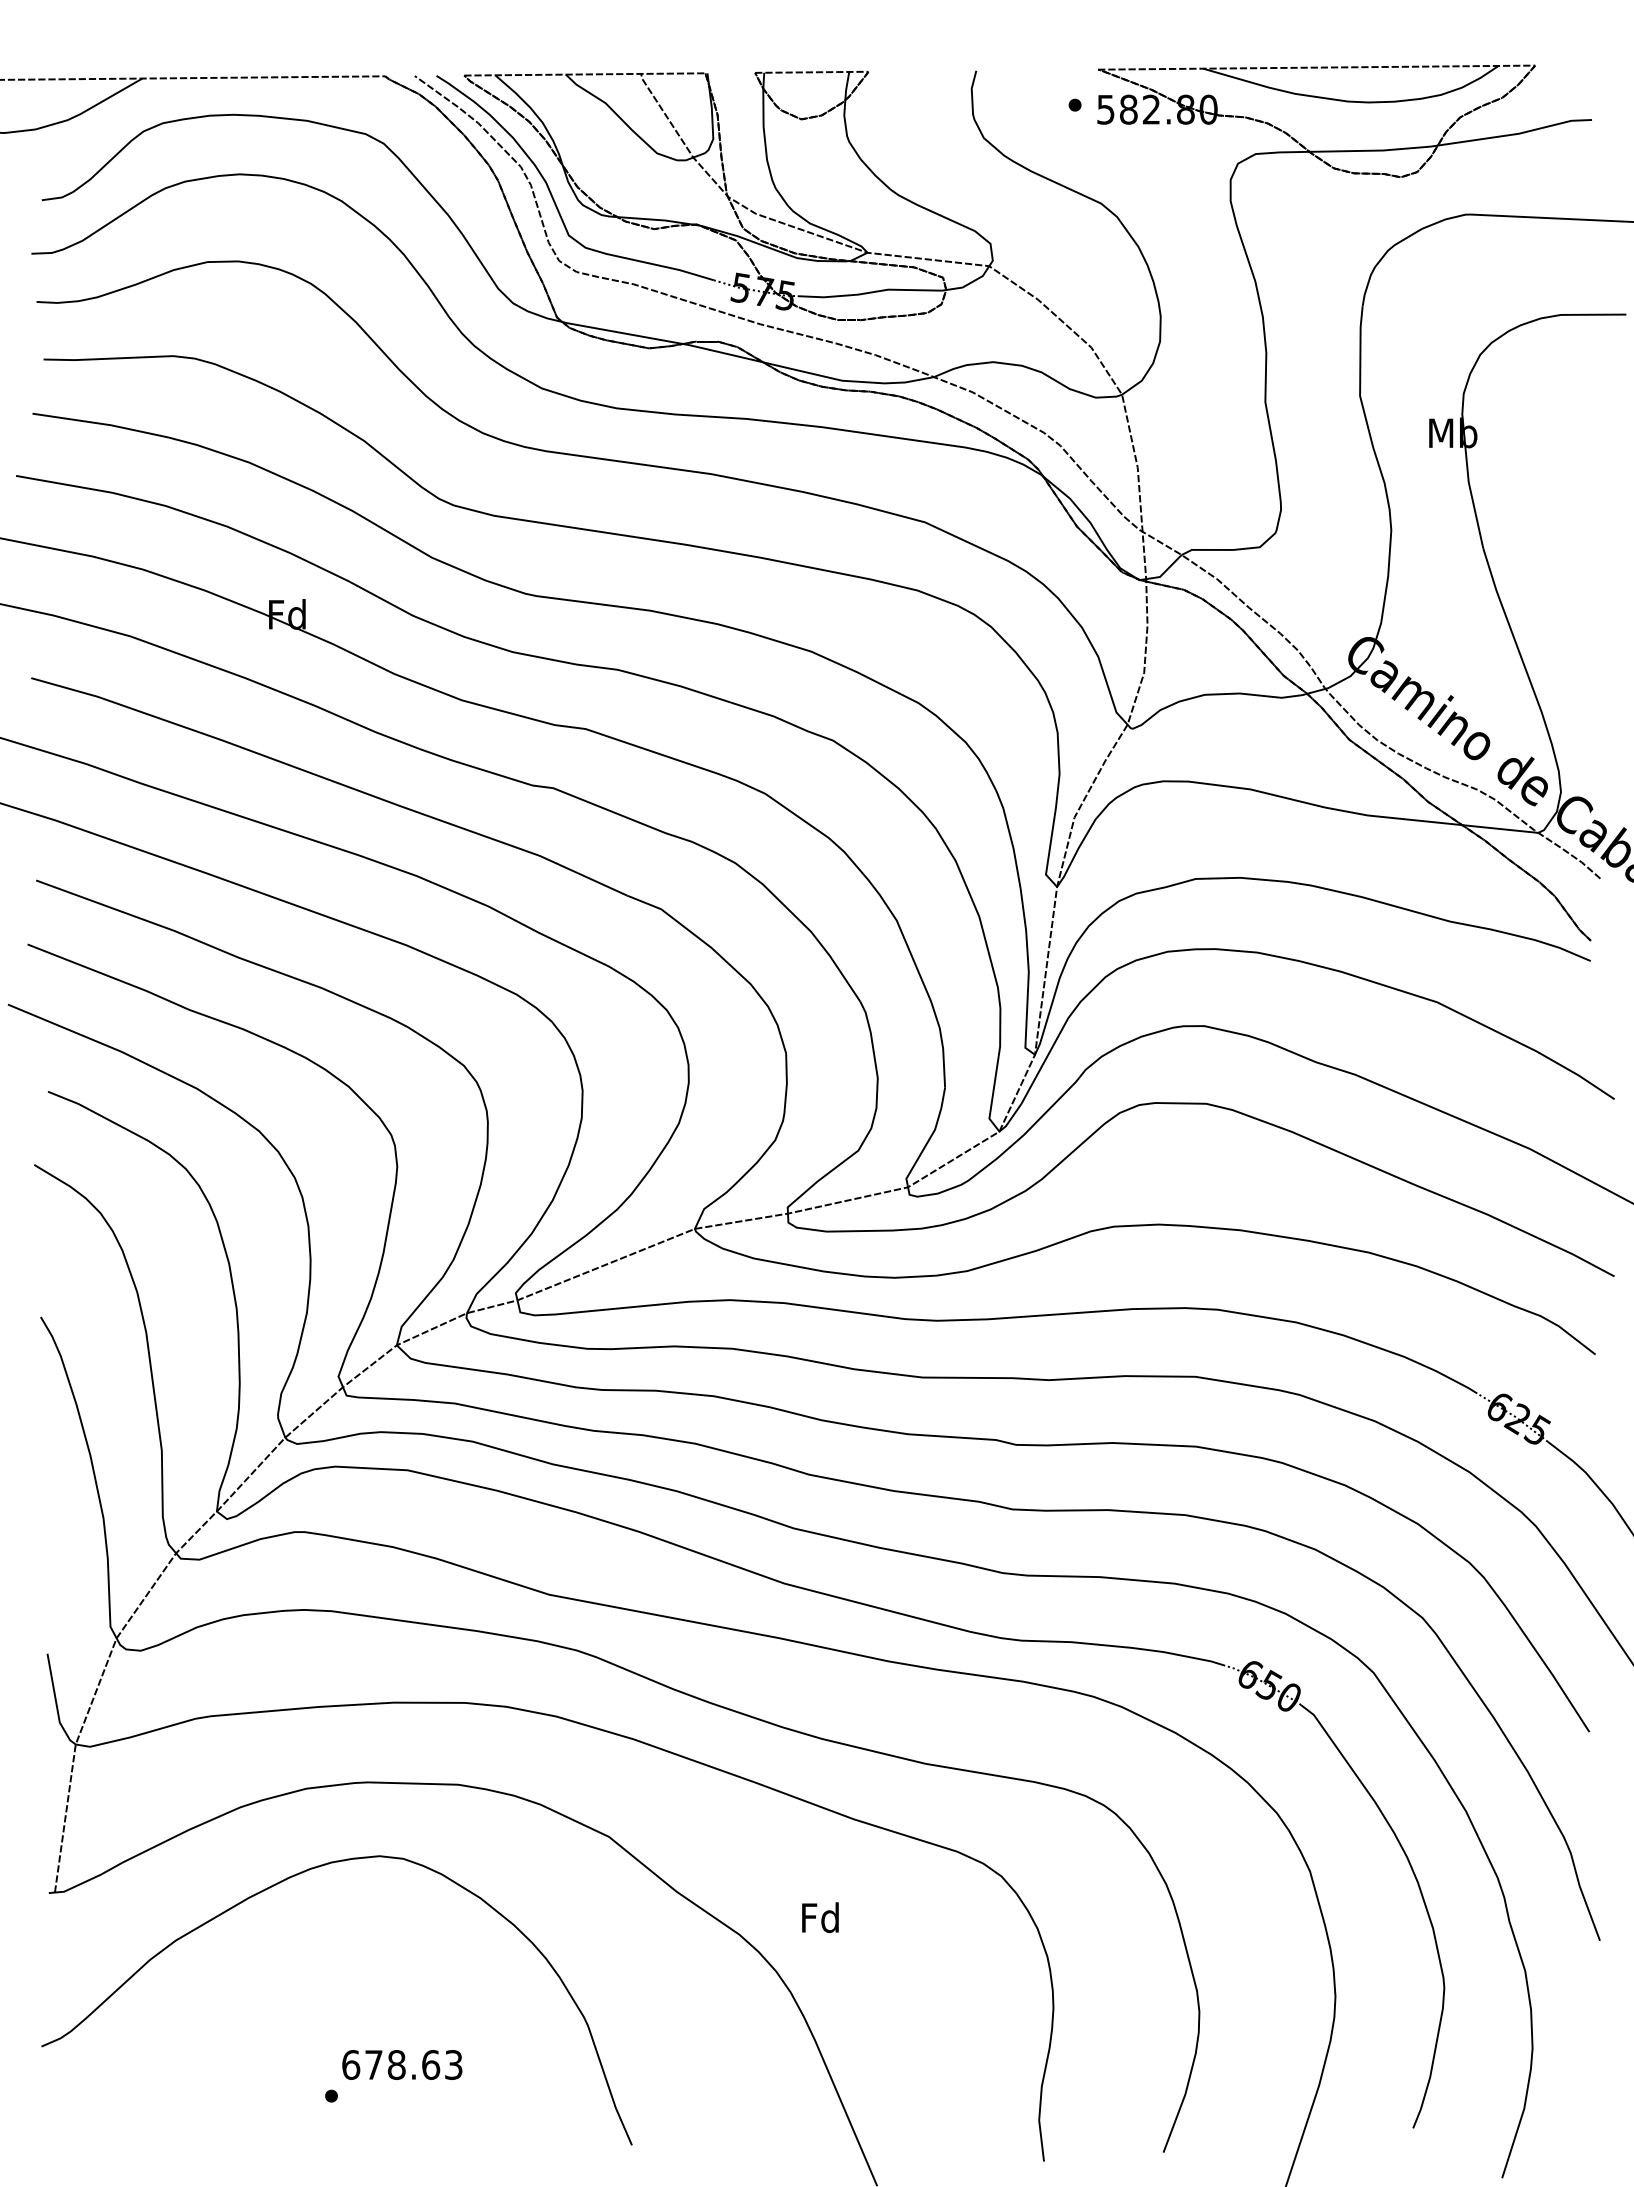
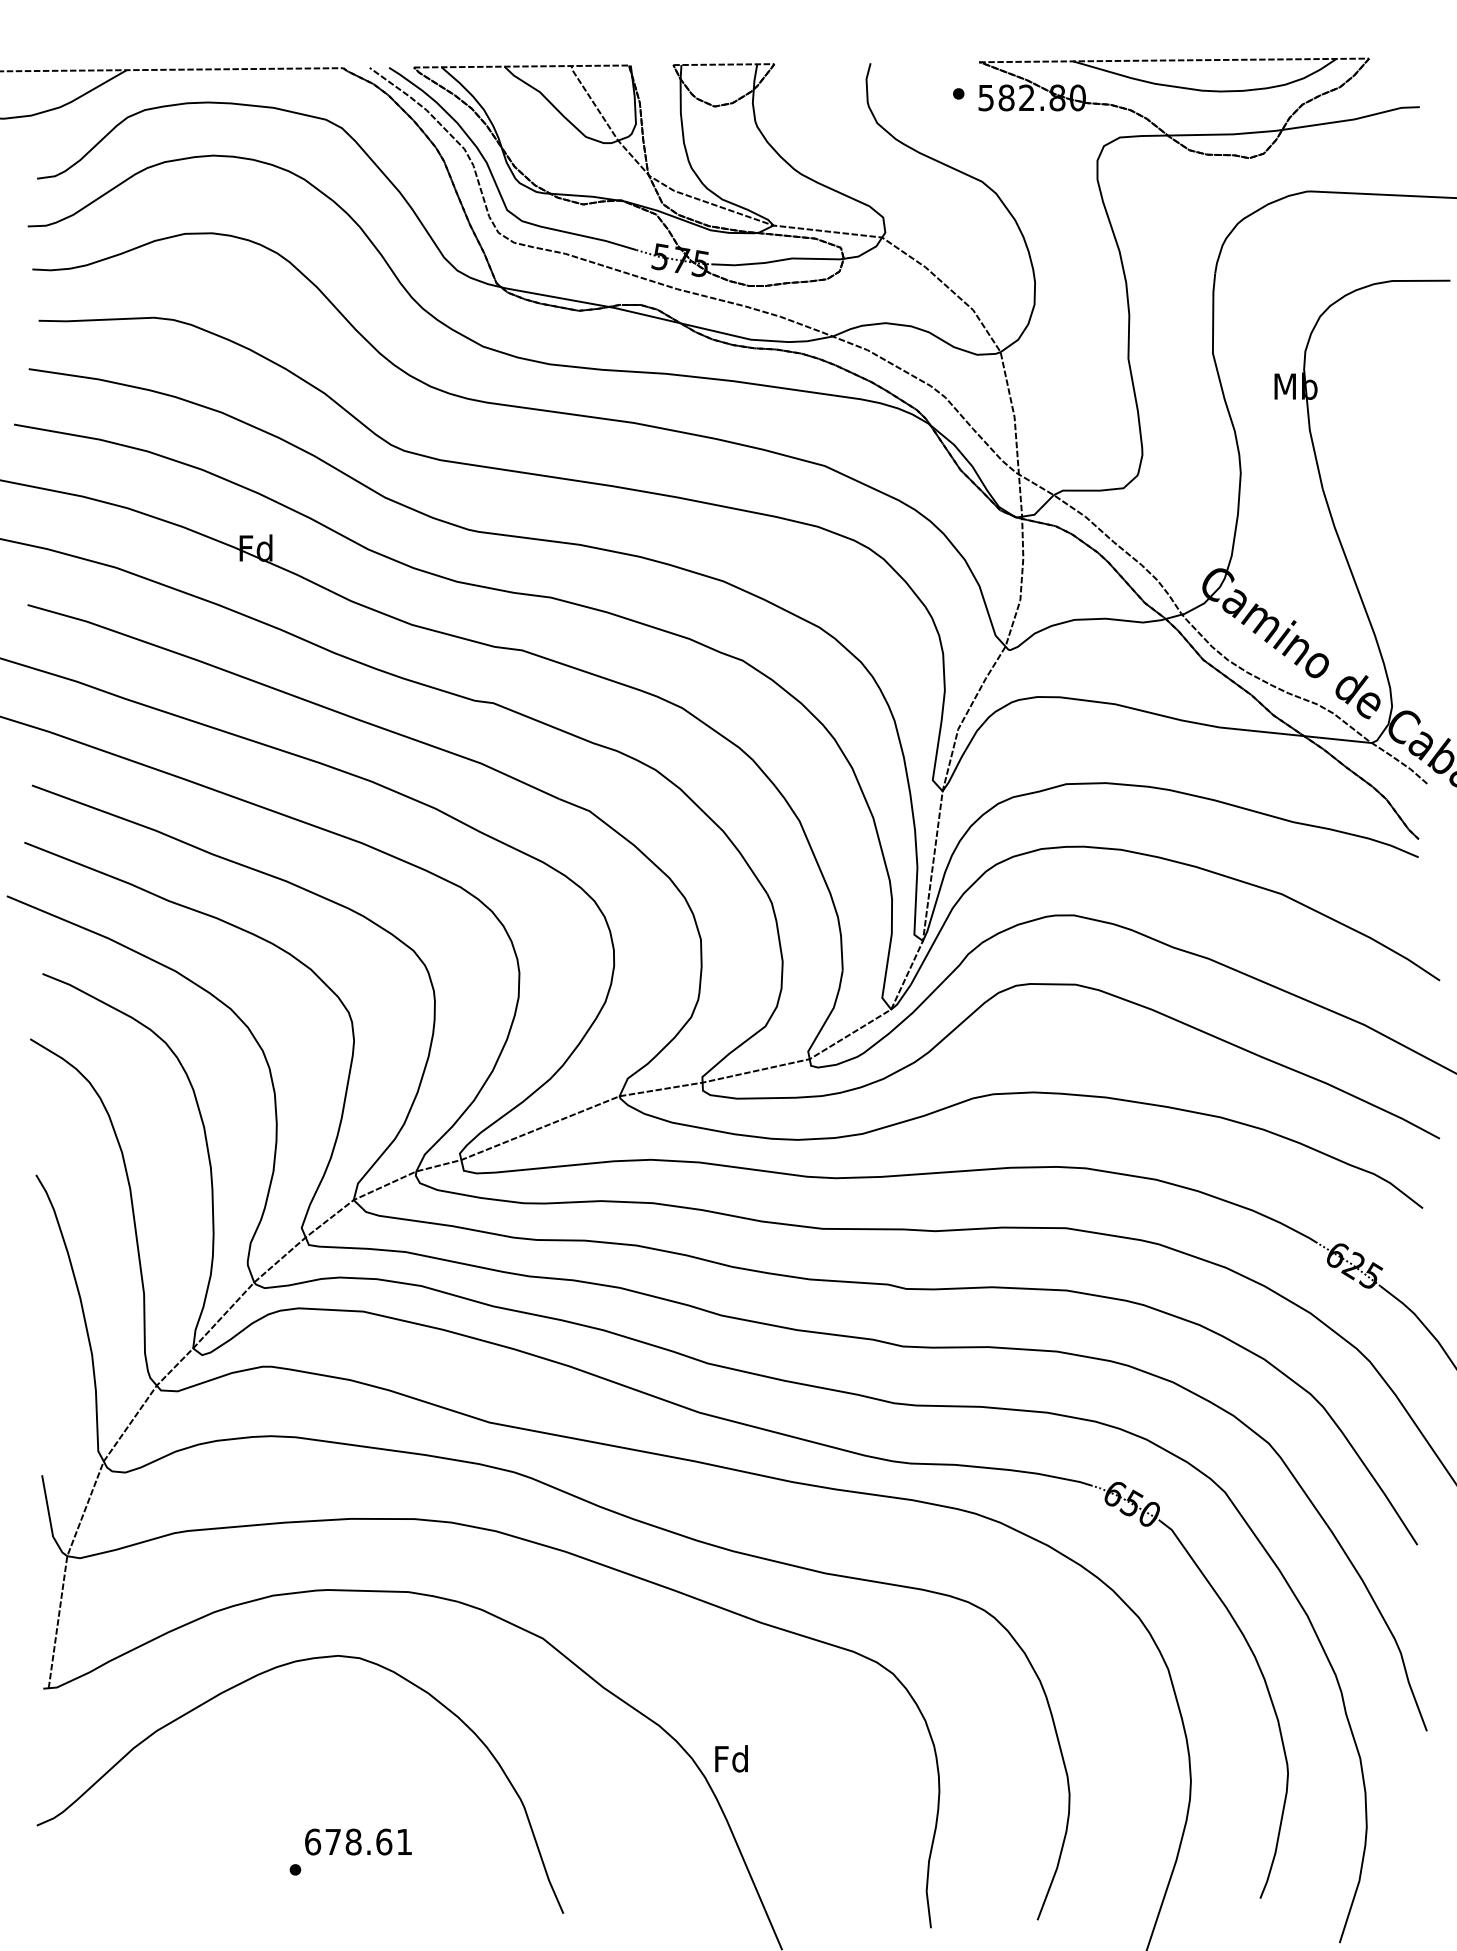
text: (820, 1917) -> (731, 1758), moved
text: (453, 2064) -> (404, 1841), 678.63 -> 678.61

